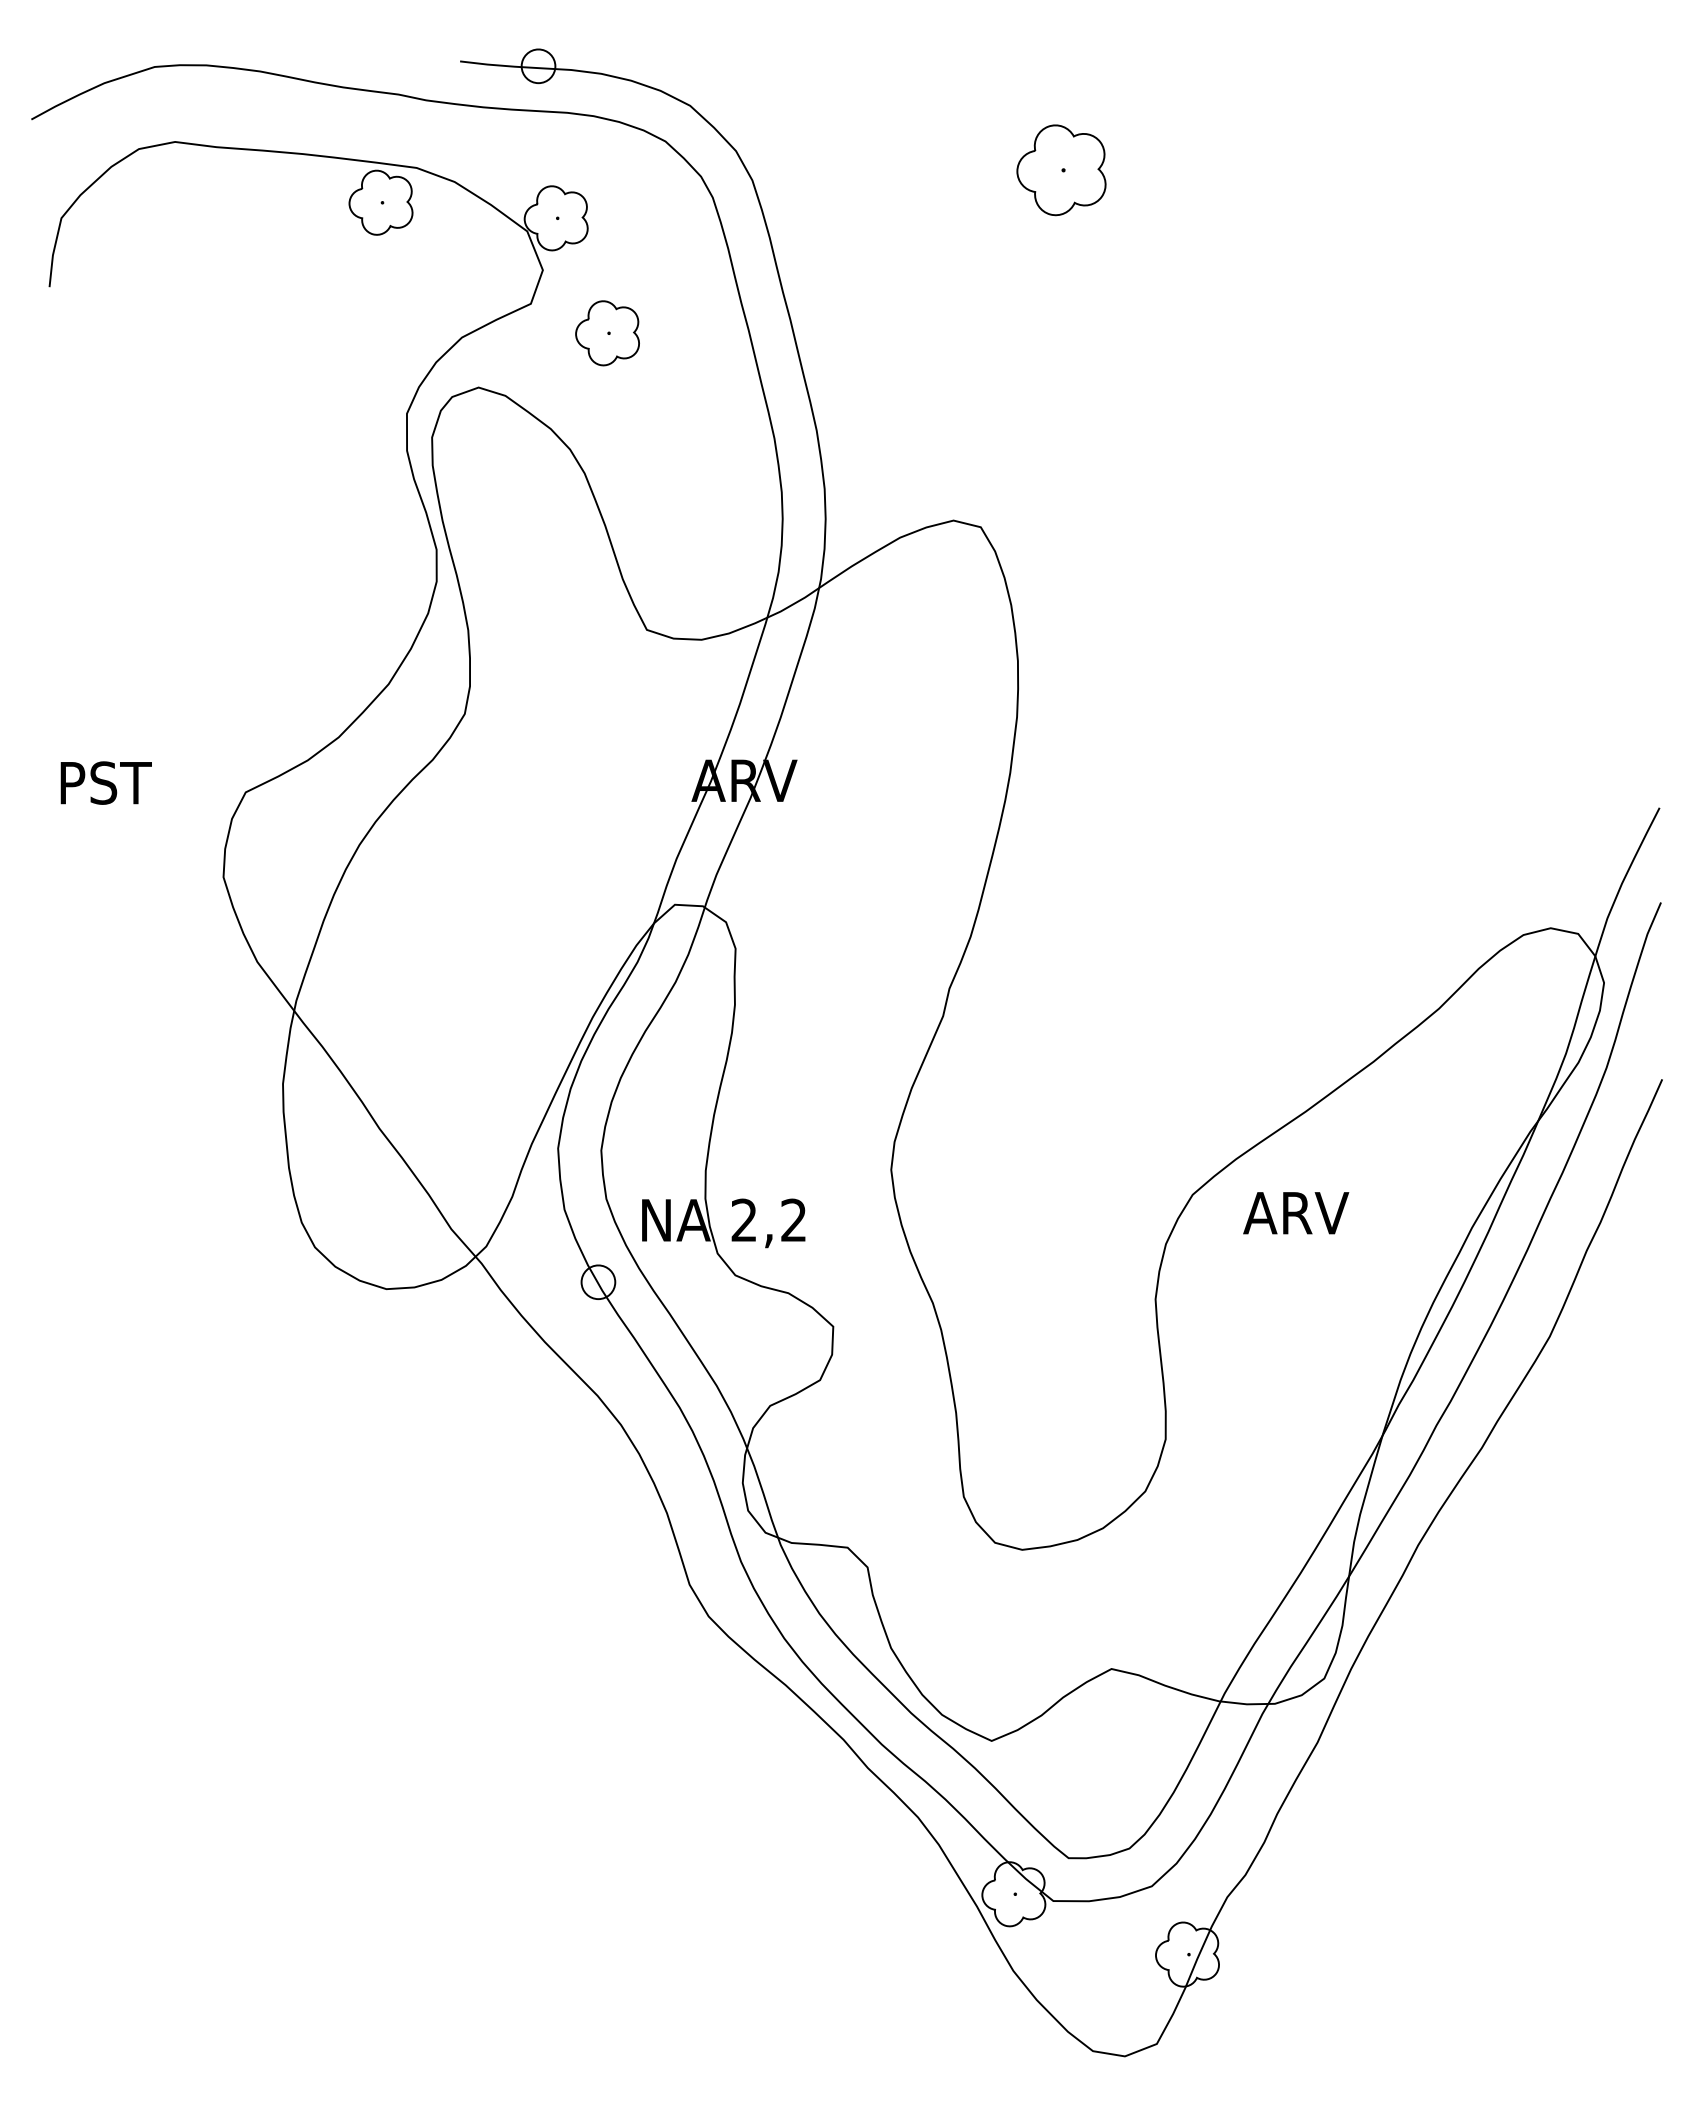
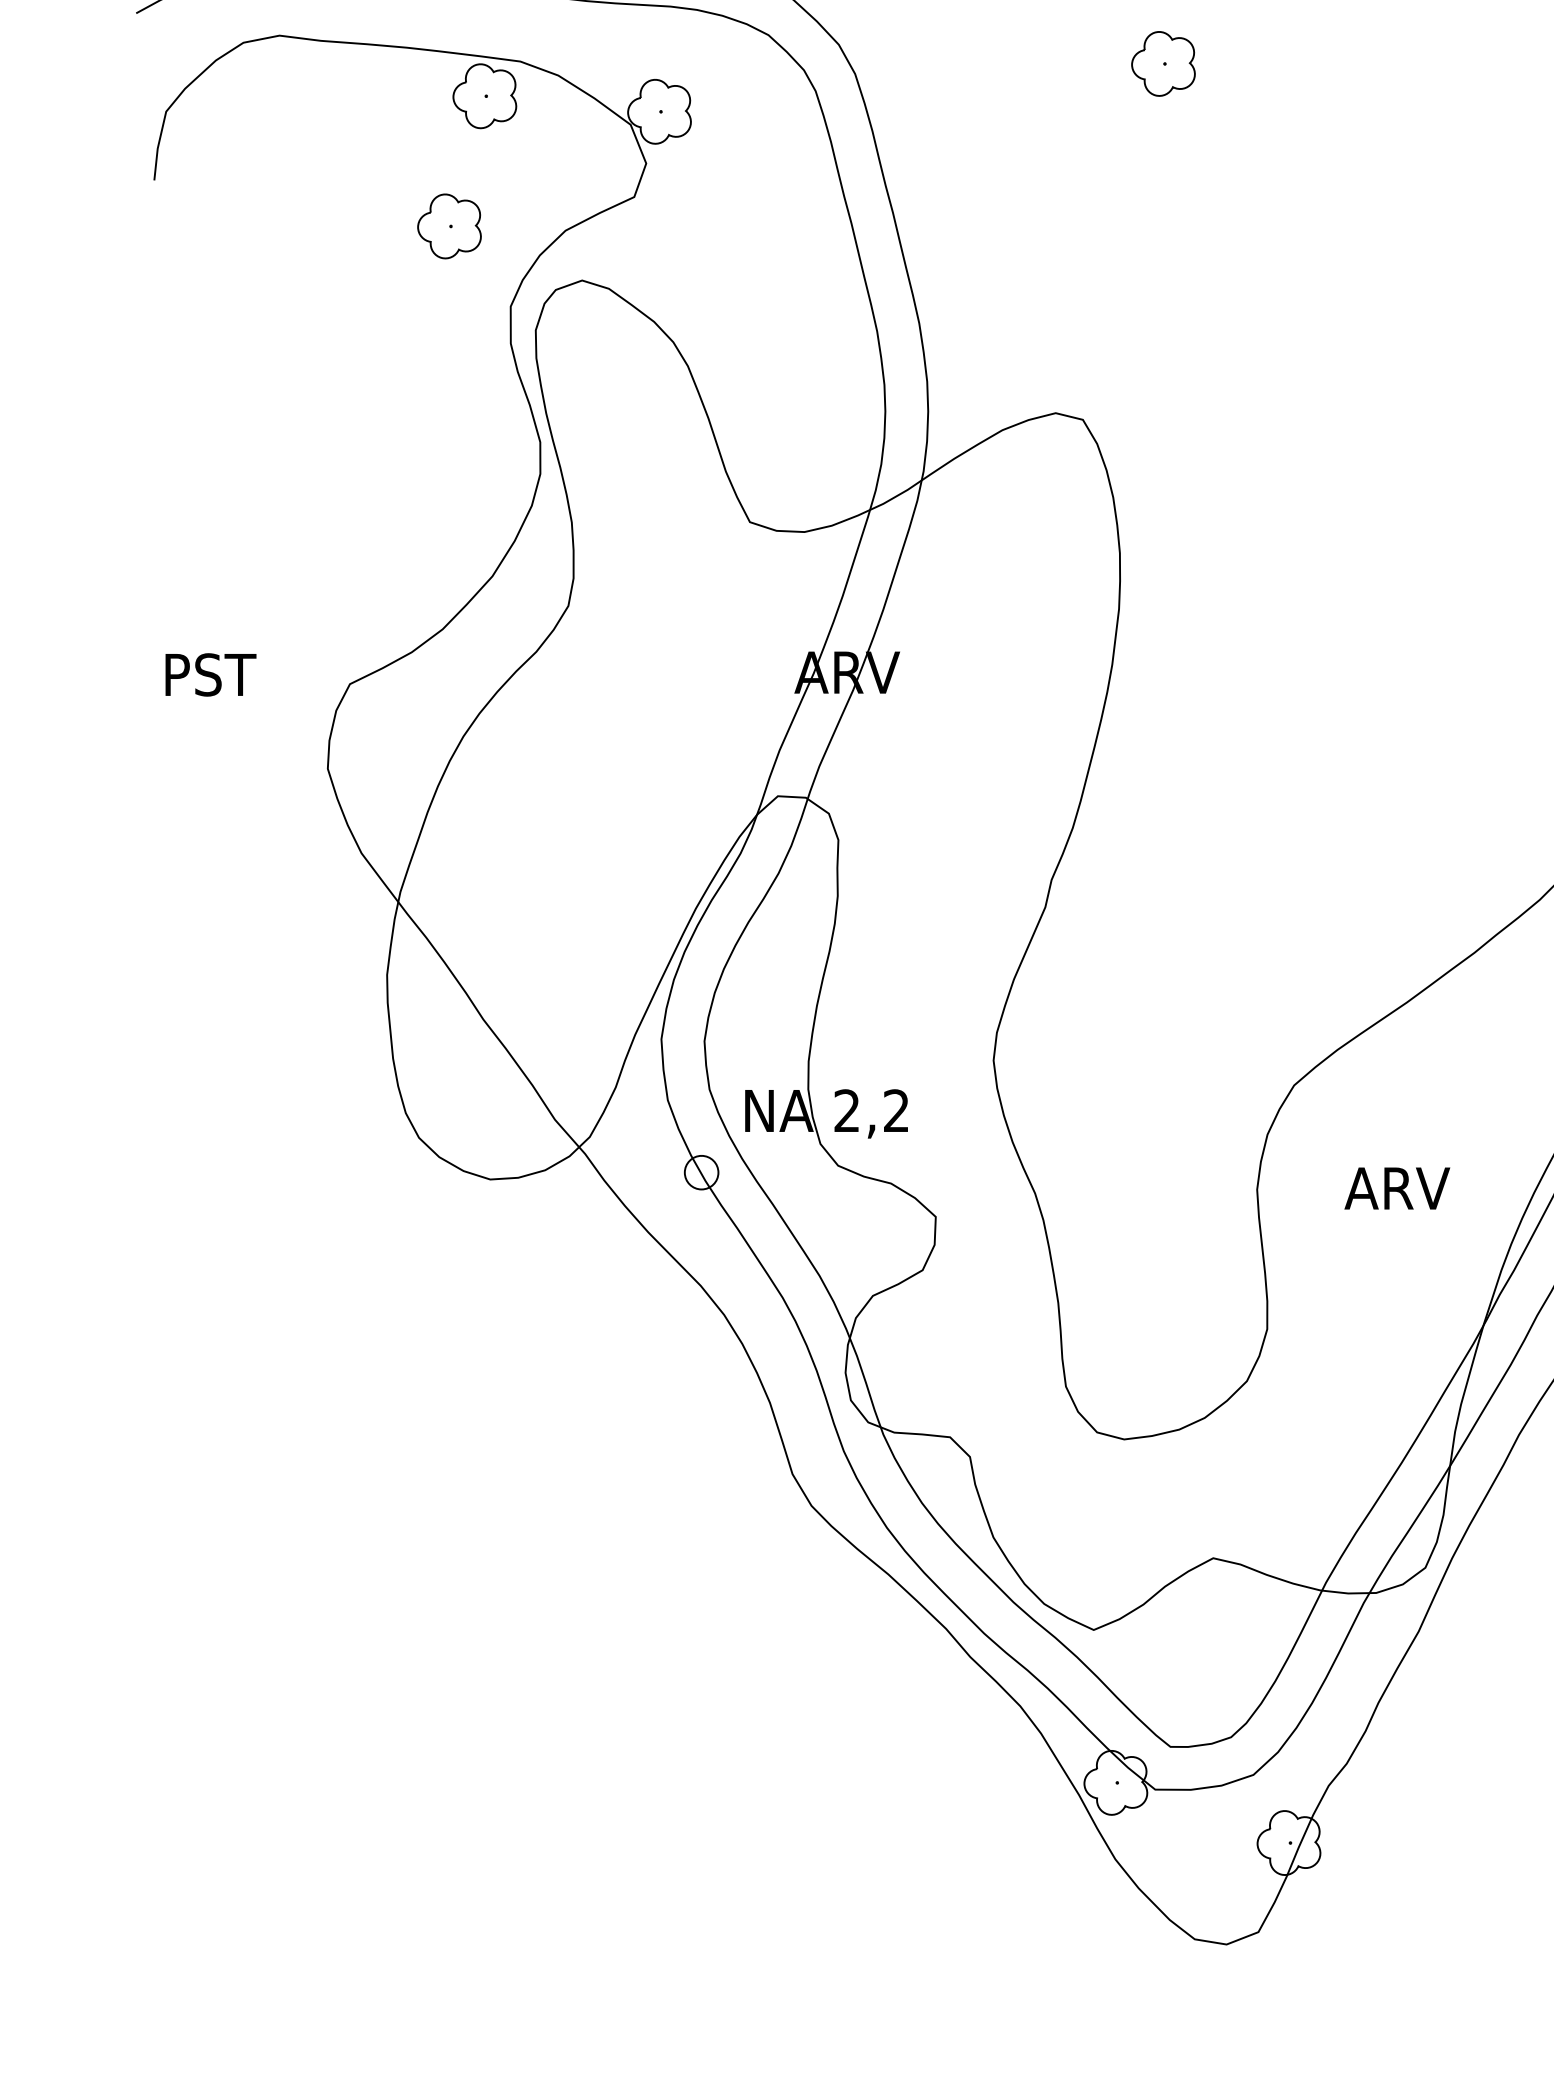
part: (1061, 170) -> (1163, 64), size x0.71
part: (607, 333) -> (449, 226), moved
text: (1296, 1213) -> (1397, 1188), moved

